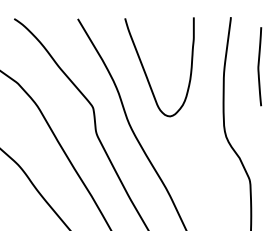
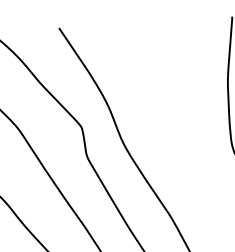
curve: (145, 70) -> (138, 82), removed

